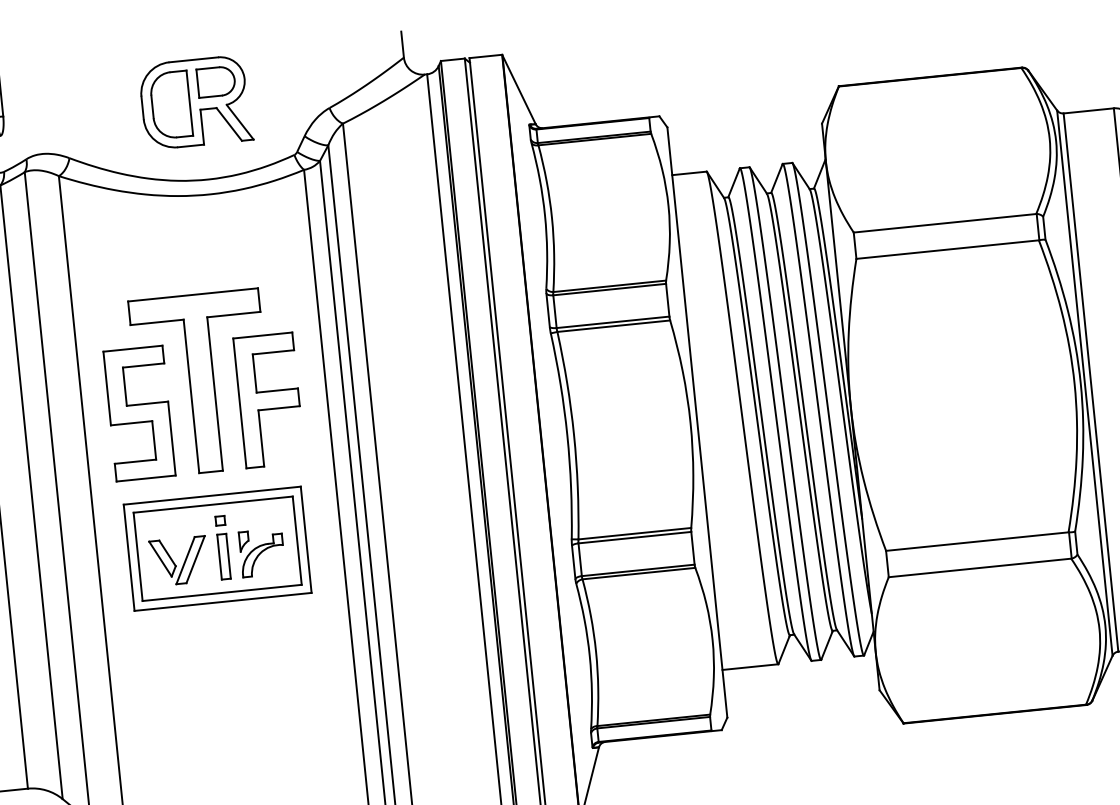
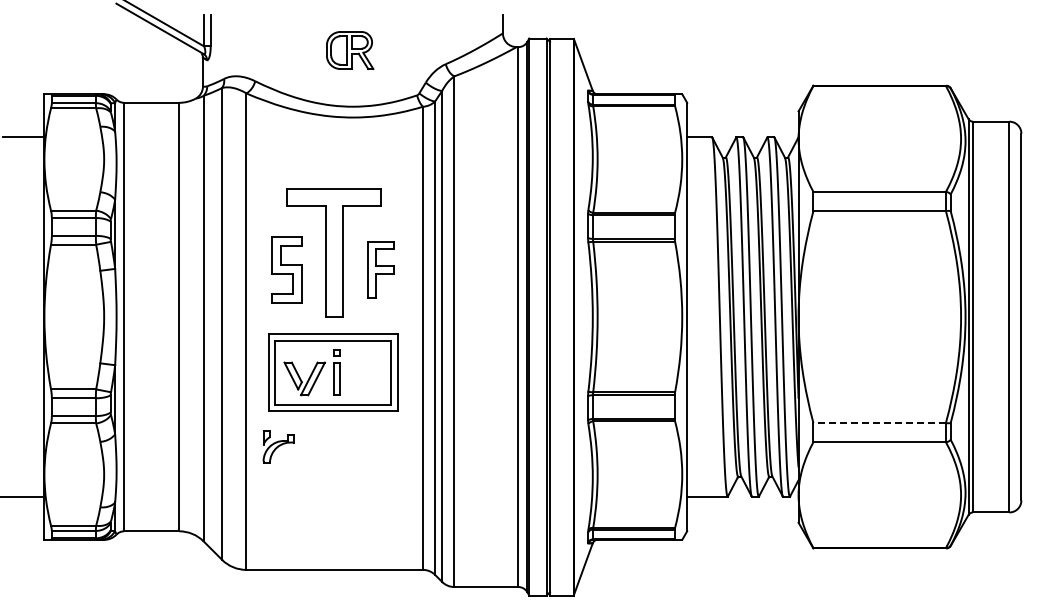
part: (194, 102) -> (349, 50), size x0.6
part: (269, 399) -> (381, 269), size x0.6
part: (138, 413) -> (286, 269), size x0.7
line: (977, 542) -> (879, 423), solid -> dashed
part: (261, 552) -> (278, 446), moved

